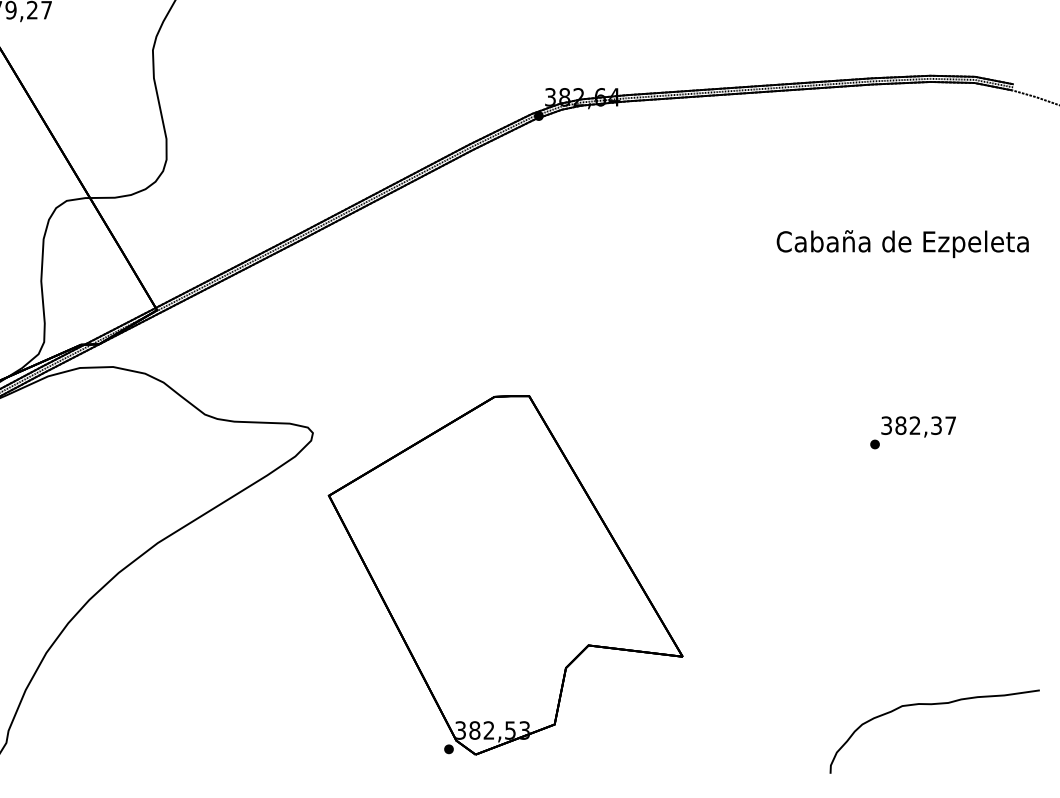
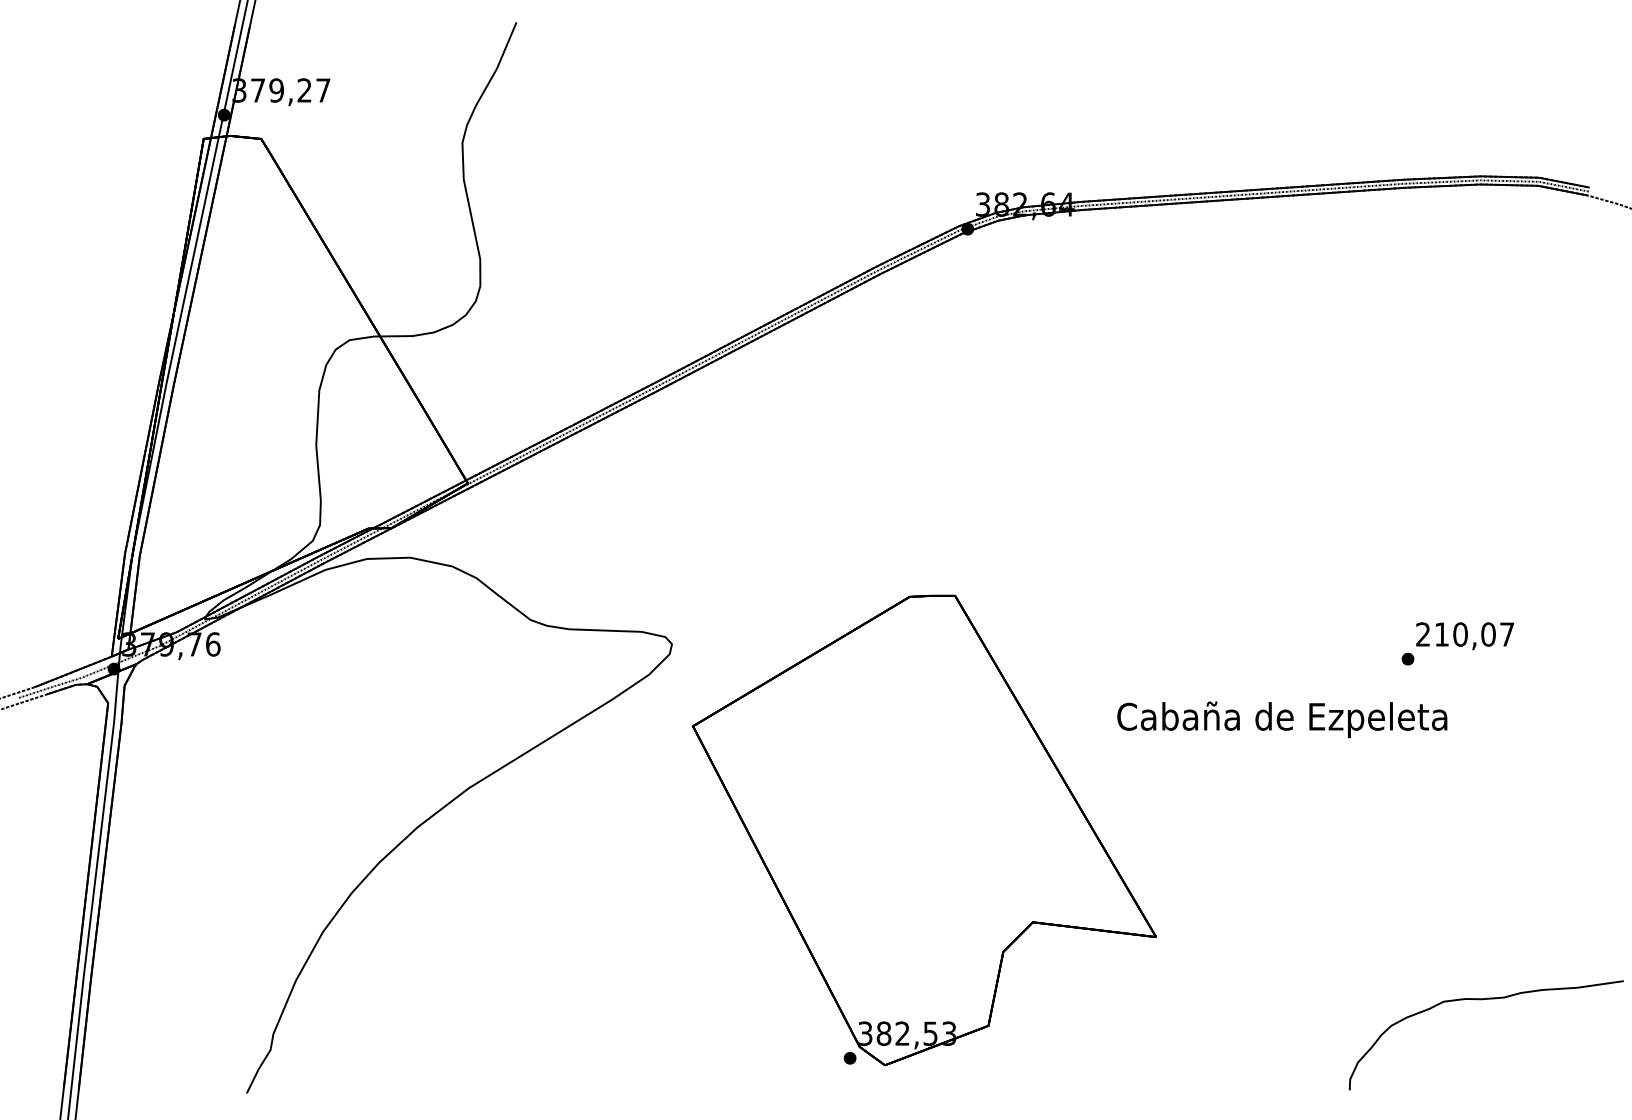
text: (902, 243) -> (1282, 719), moved
text: (911, 425) -> (1455, 634), 382,37 -> 210,07

